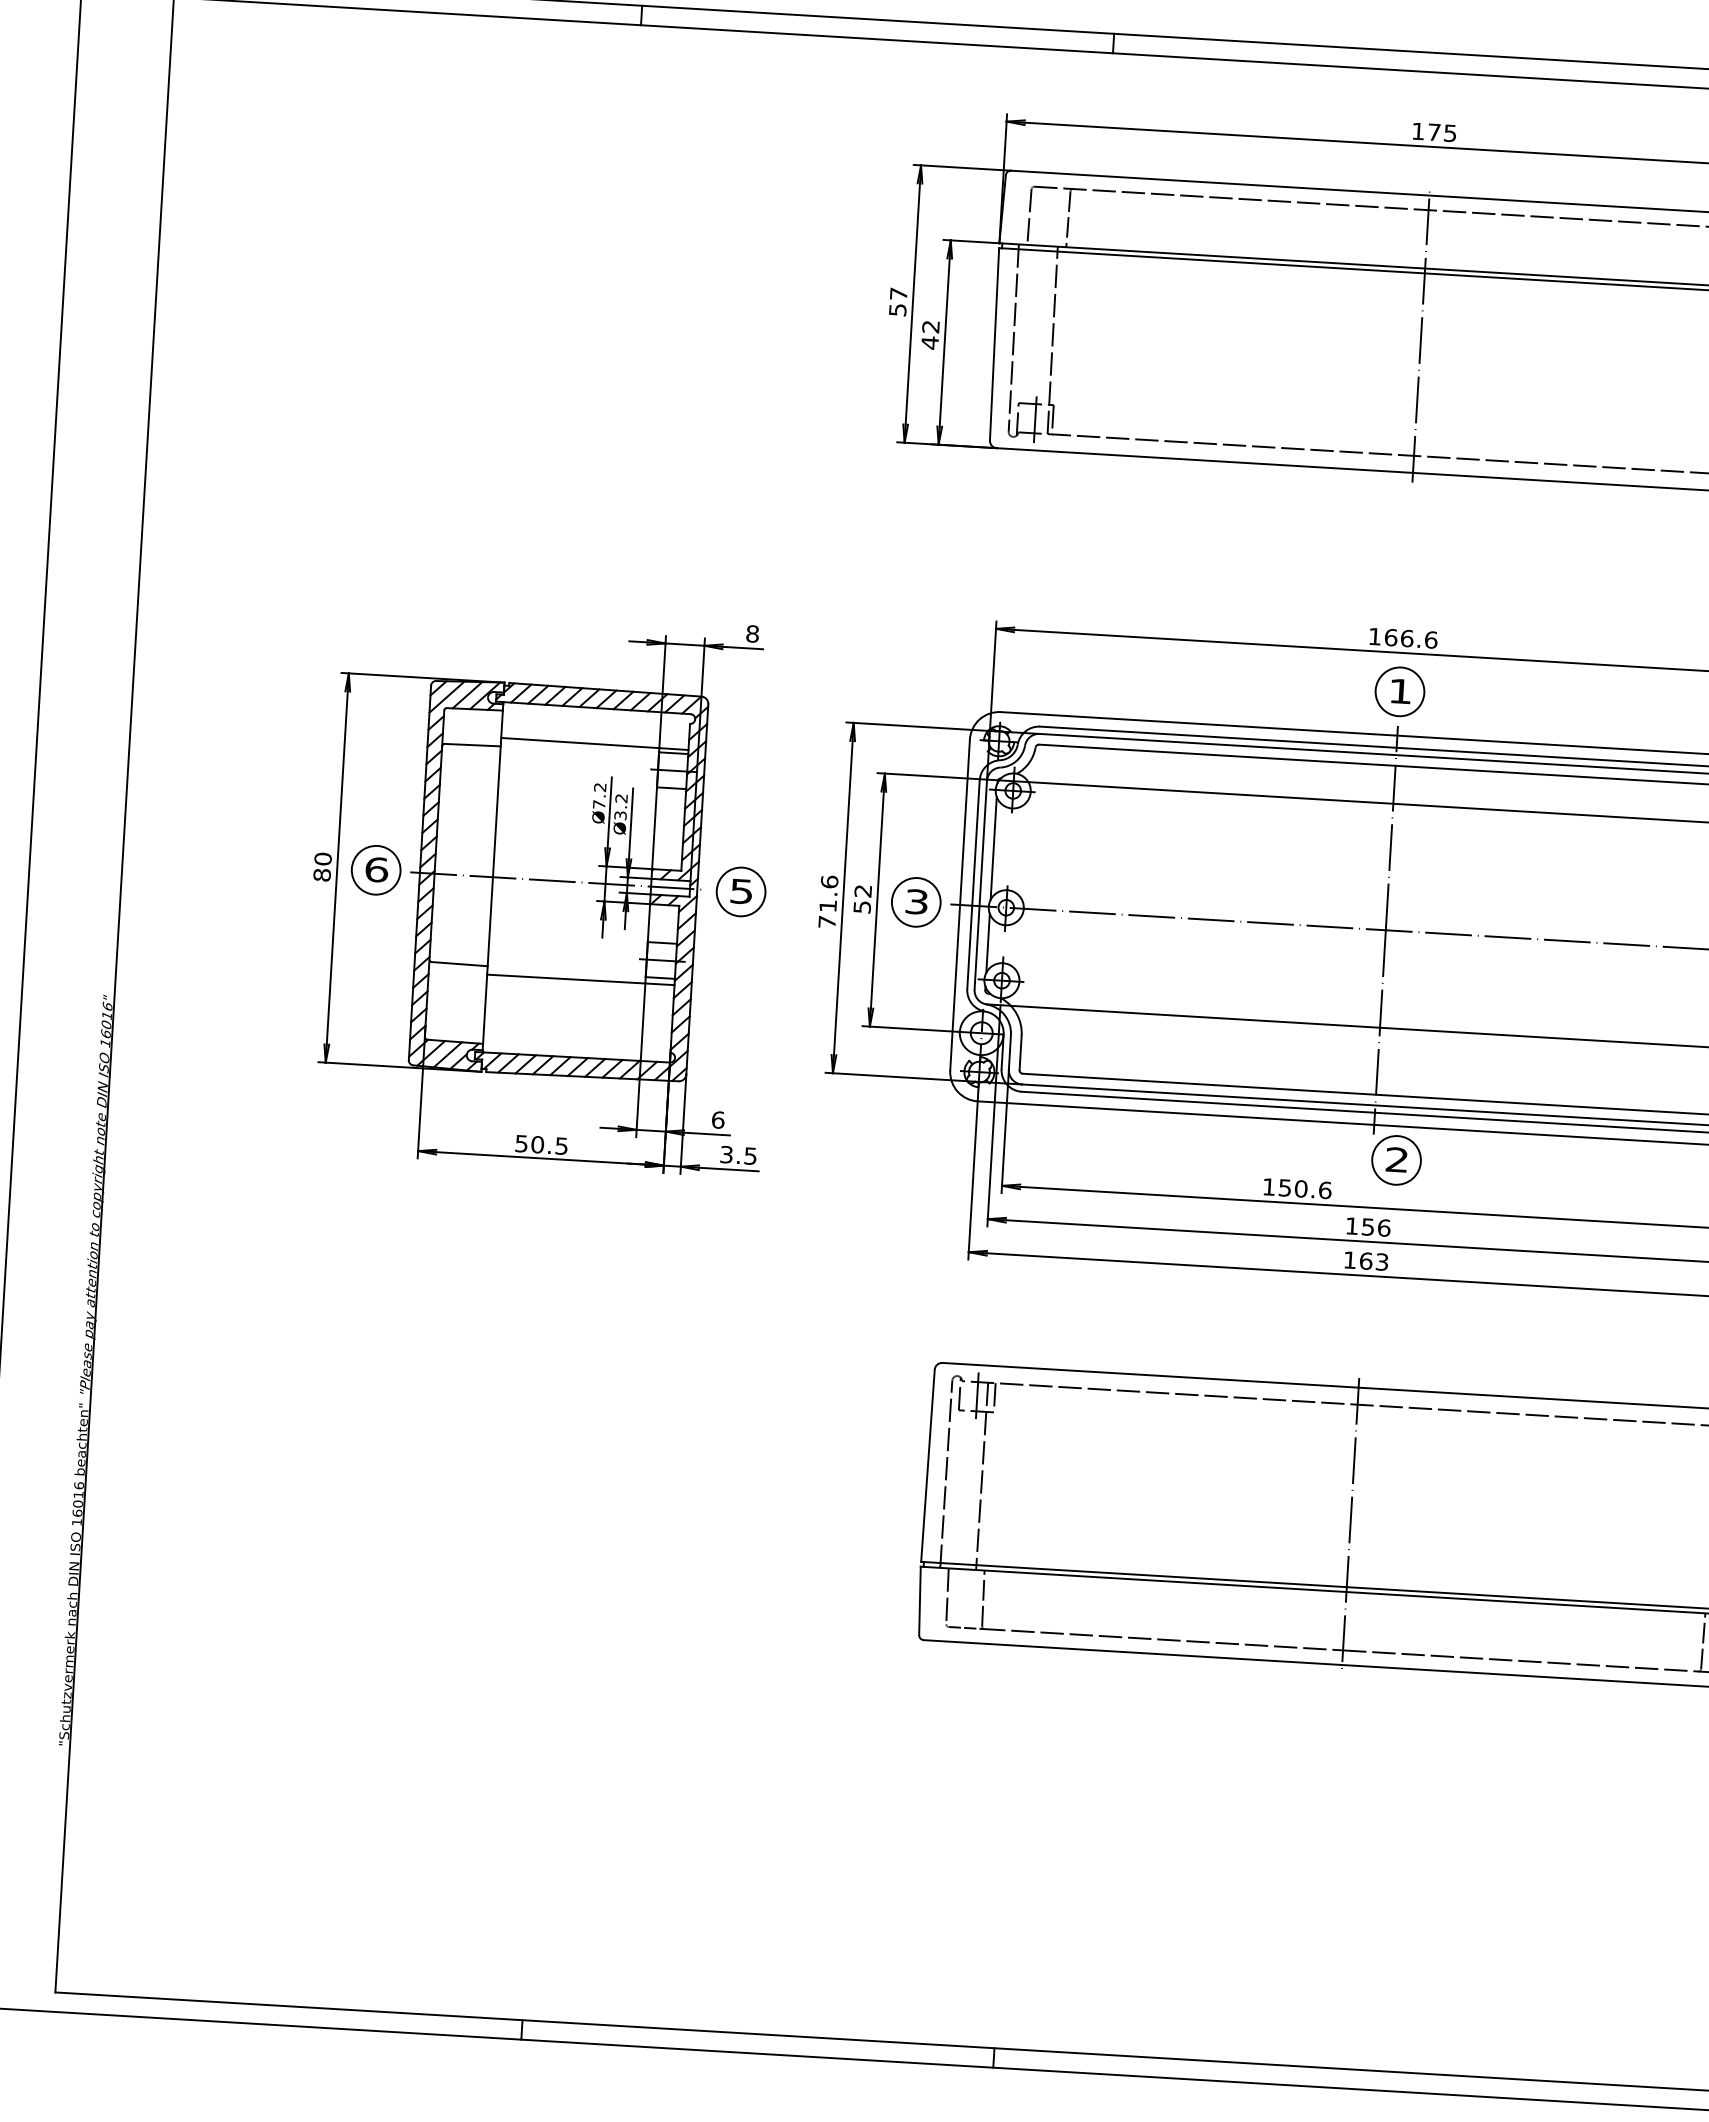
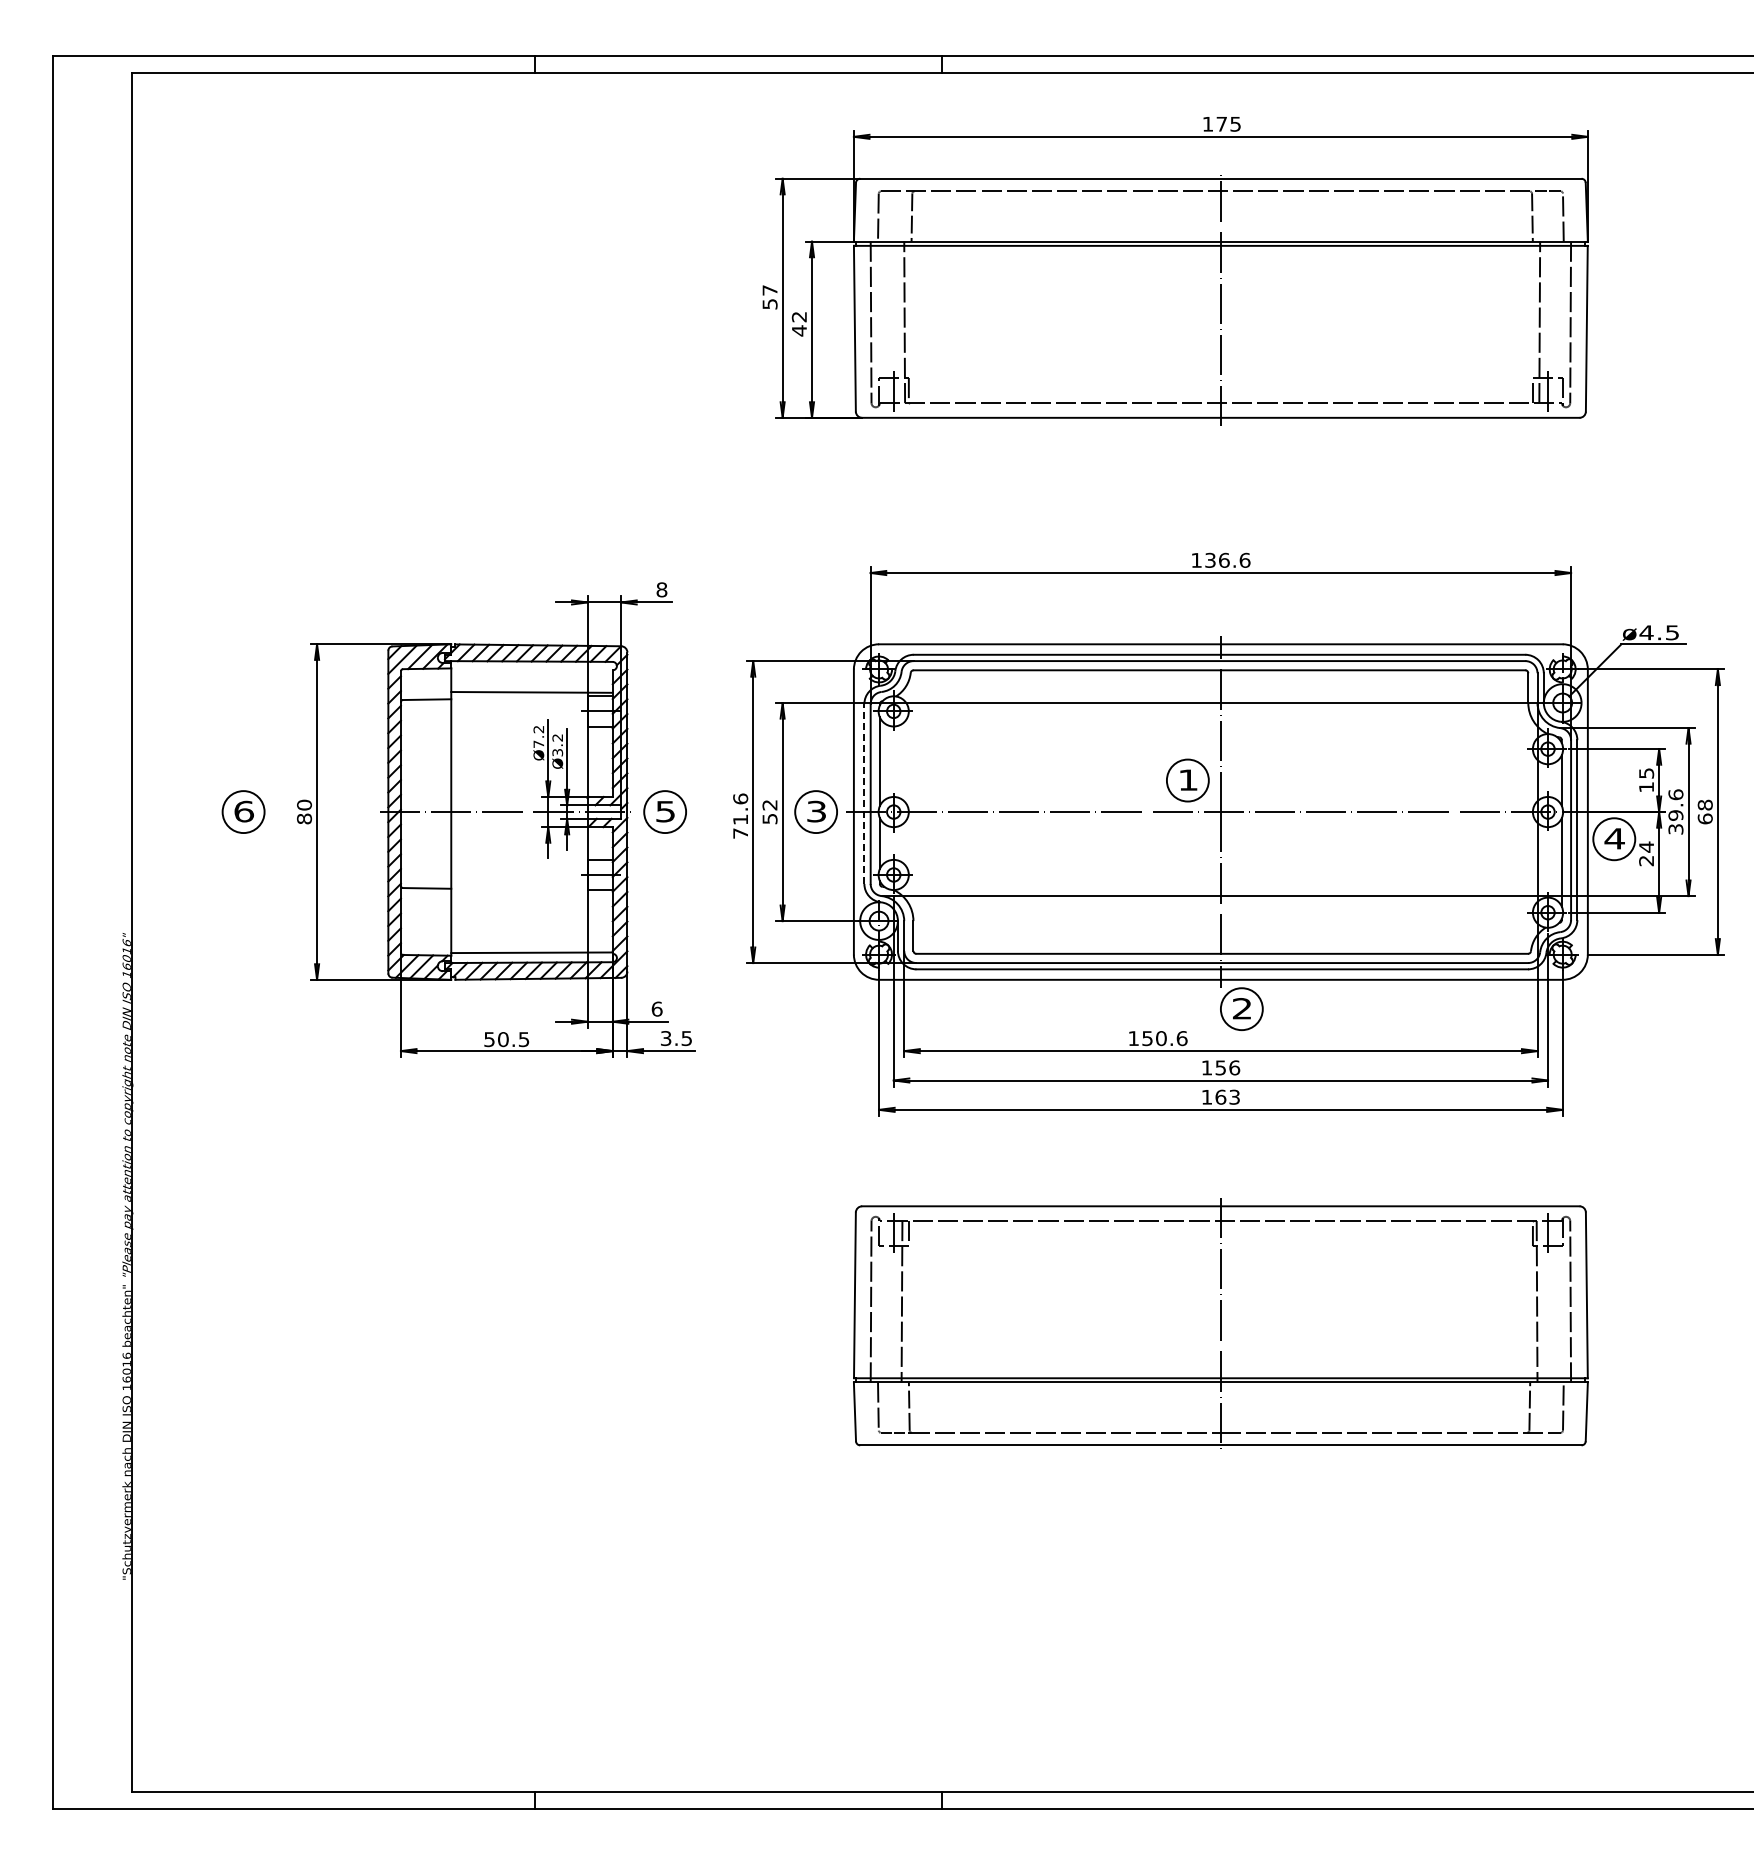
text: (1391, 636) -> (1210, 559), 166.6 -> 136.6
part: (1399, 691) -> (1187, 780), moved
part: (376, 869) -> (243, 811), moved
line: (973, 885) -> (864, 794), solid -> dashed
line: (580, 979) -> (531, 952), moved

